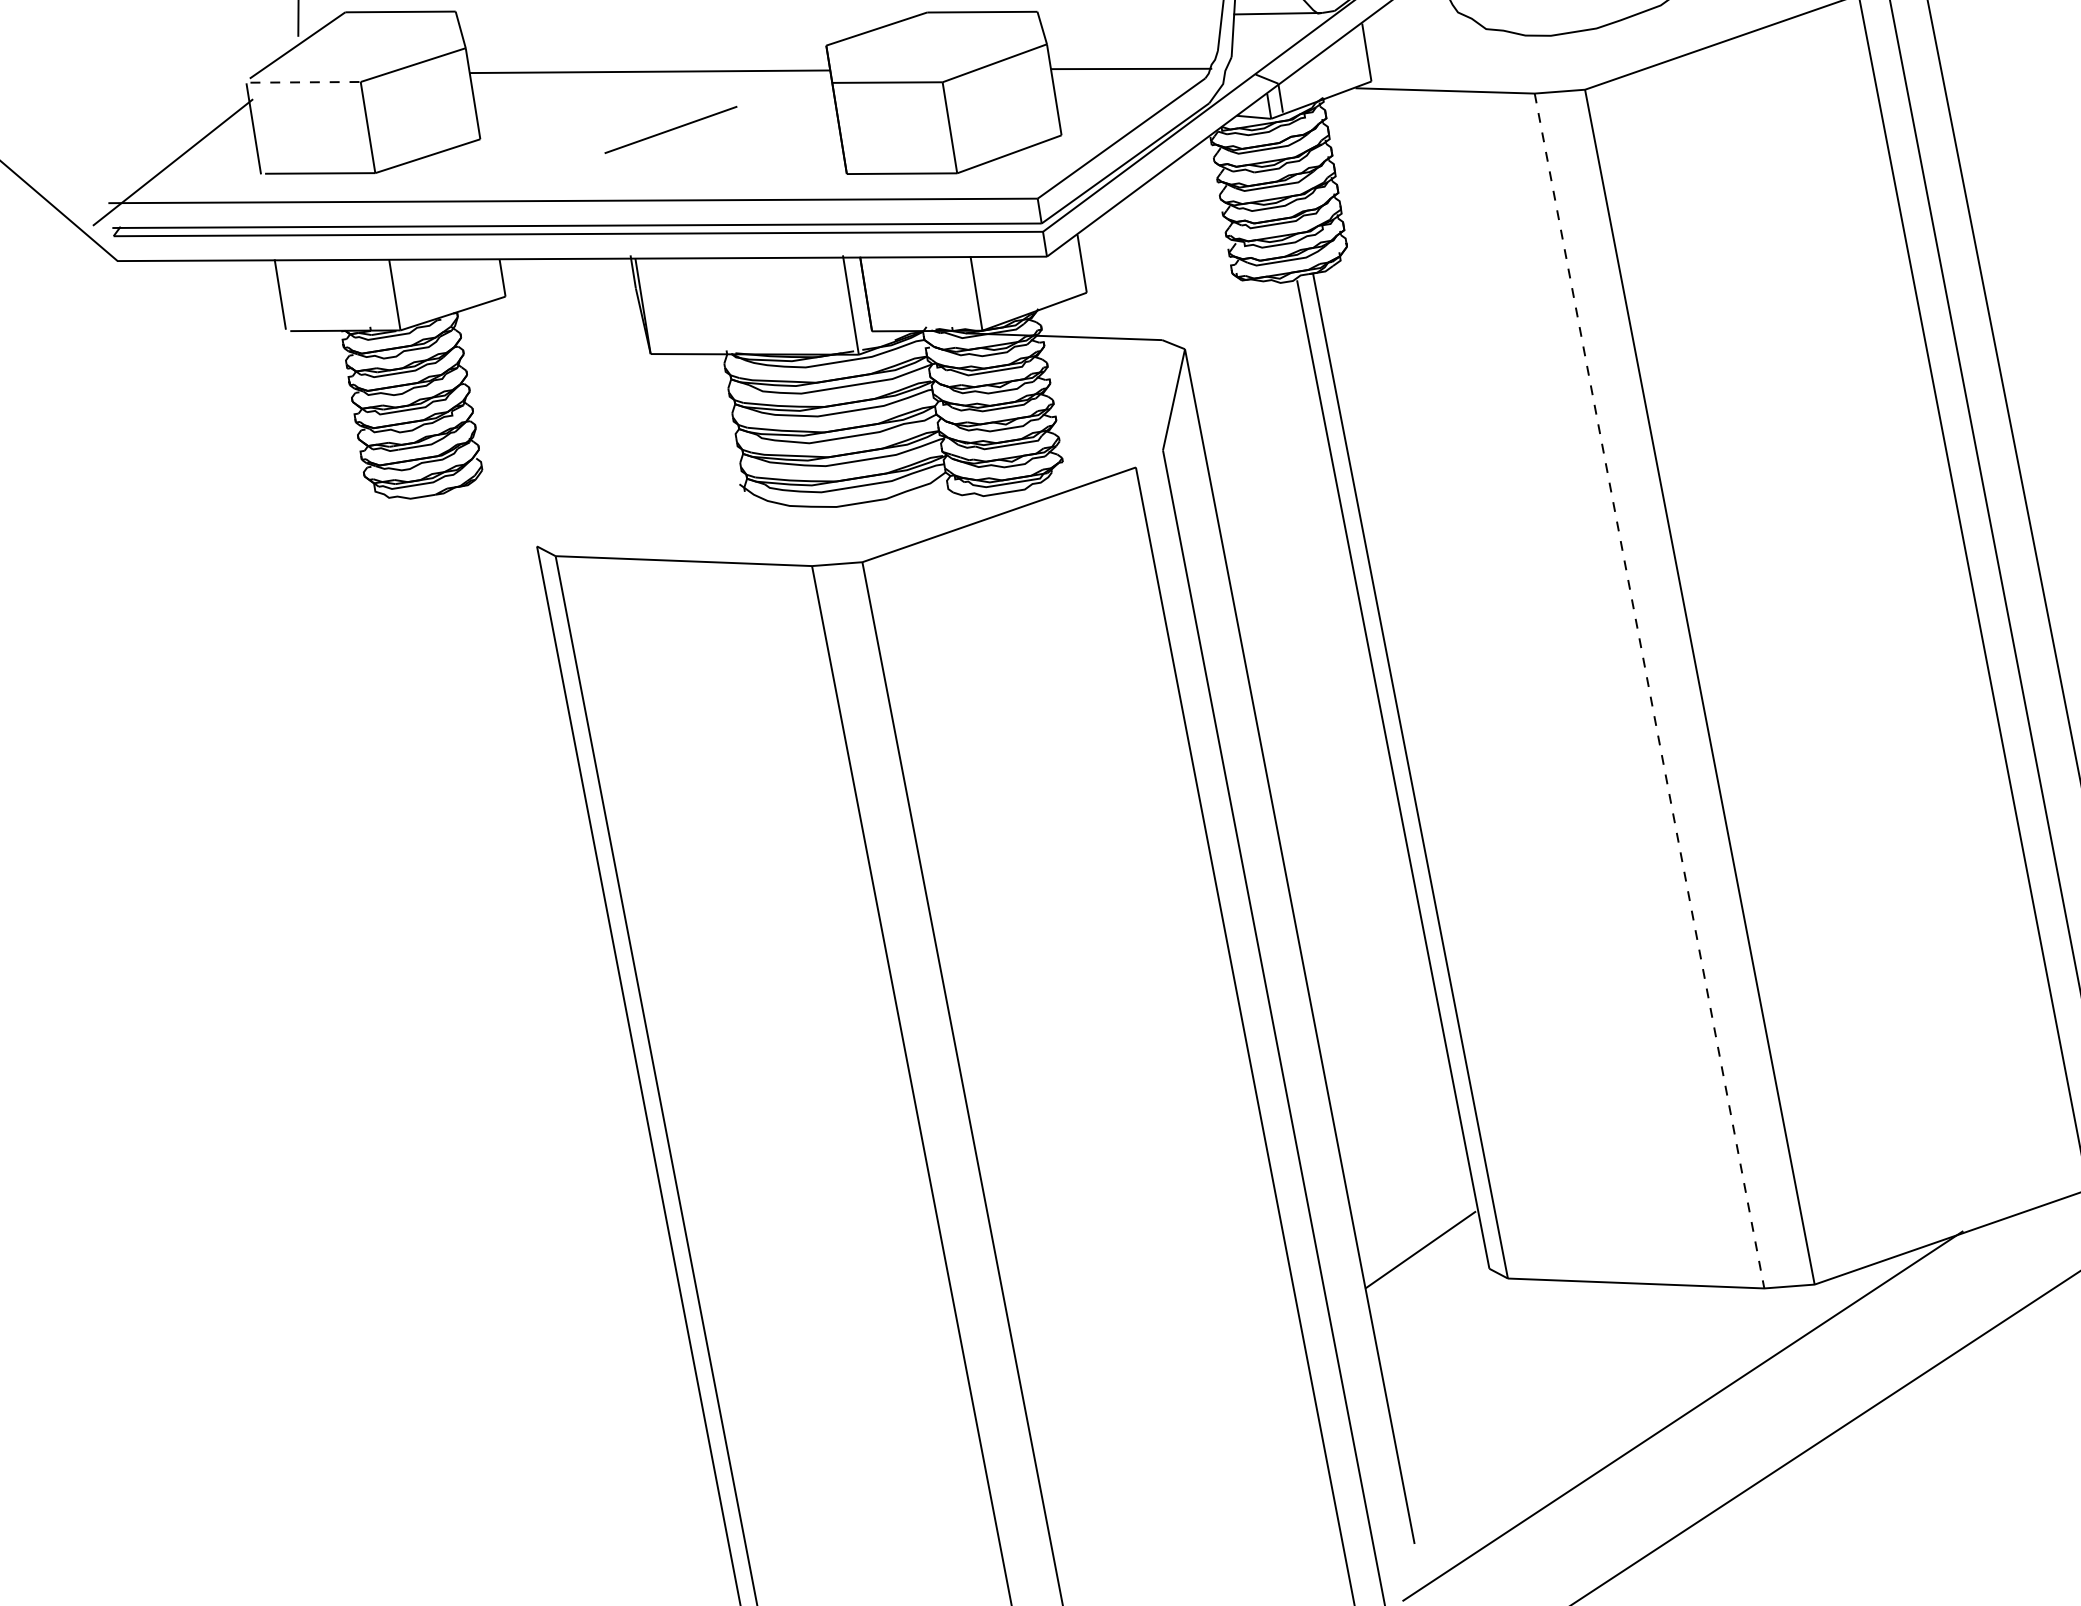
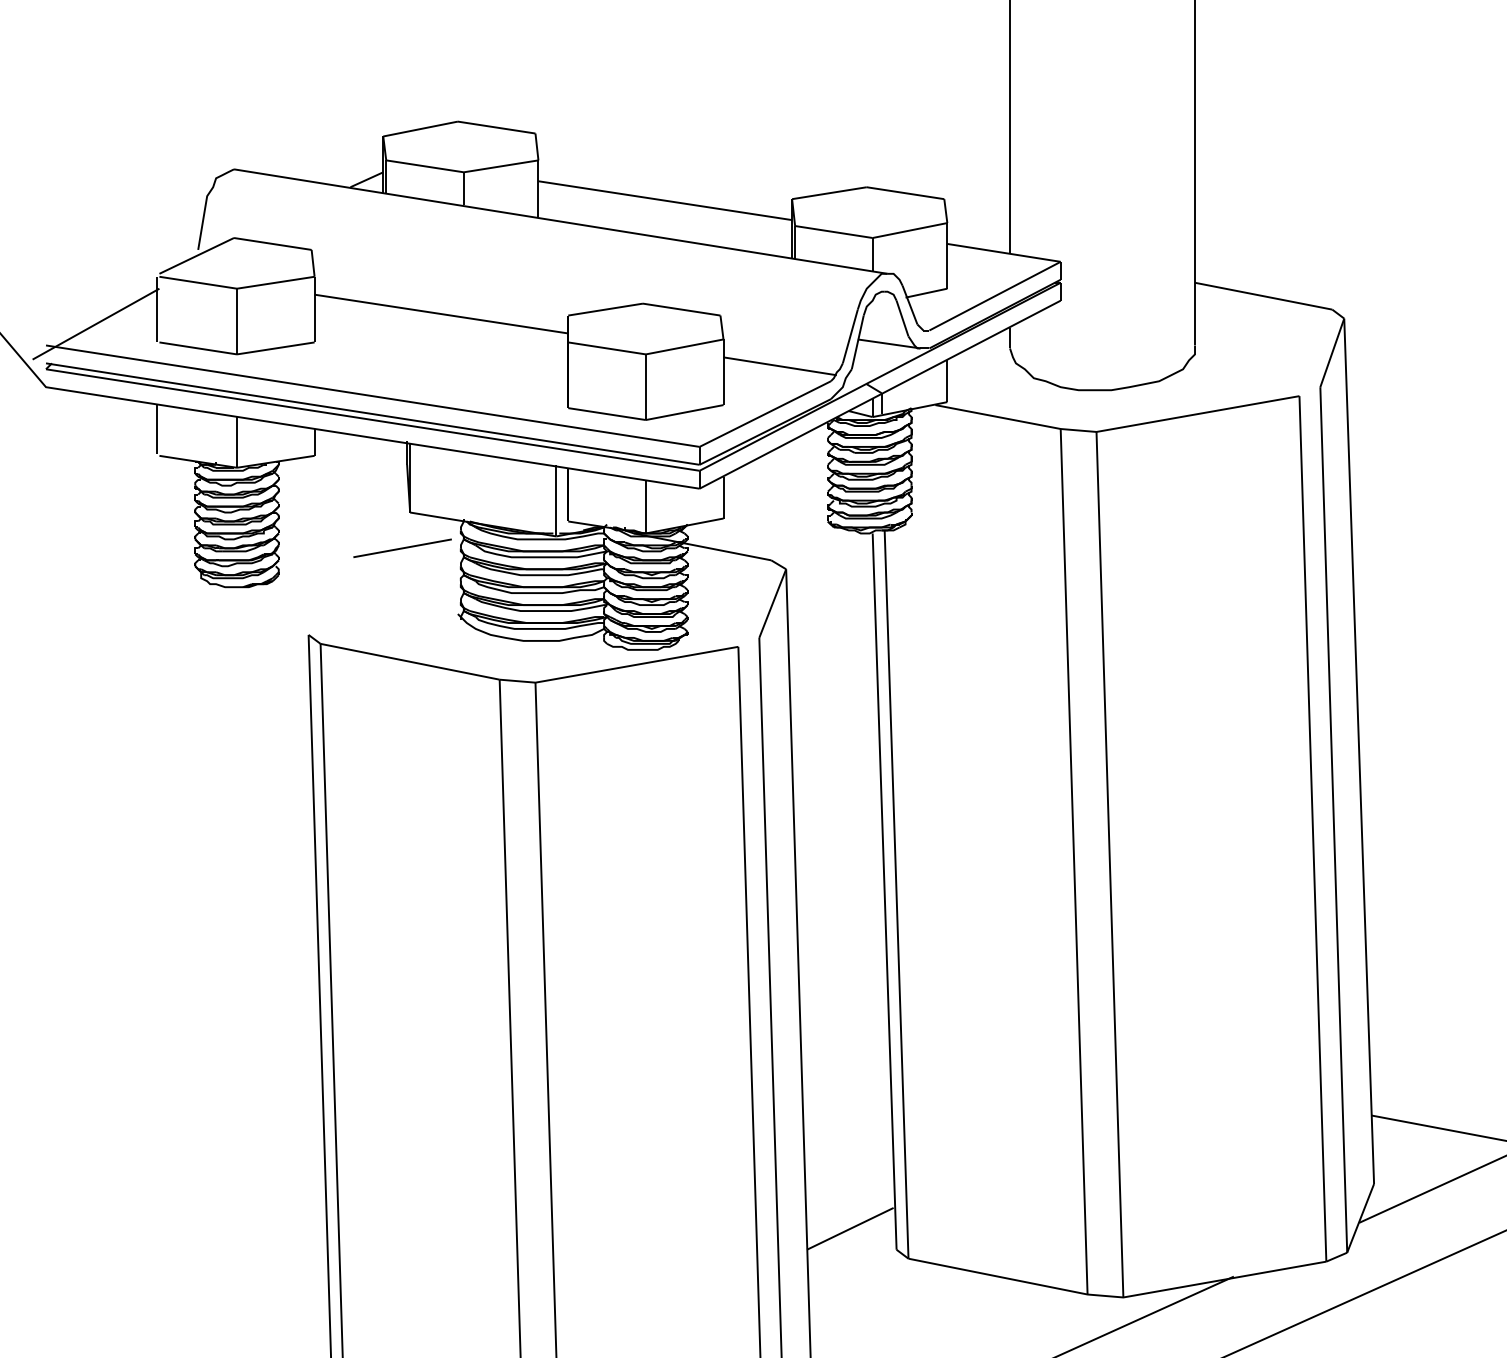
line: (305, 81) -> (198, 282), dashed -> solid
line: (670, 128) -> (402, 547), moved
line: (1649, 690) -> (1074, 861), dashed -> solid

